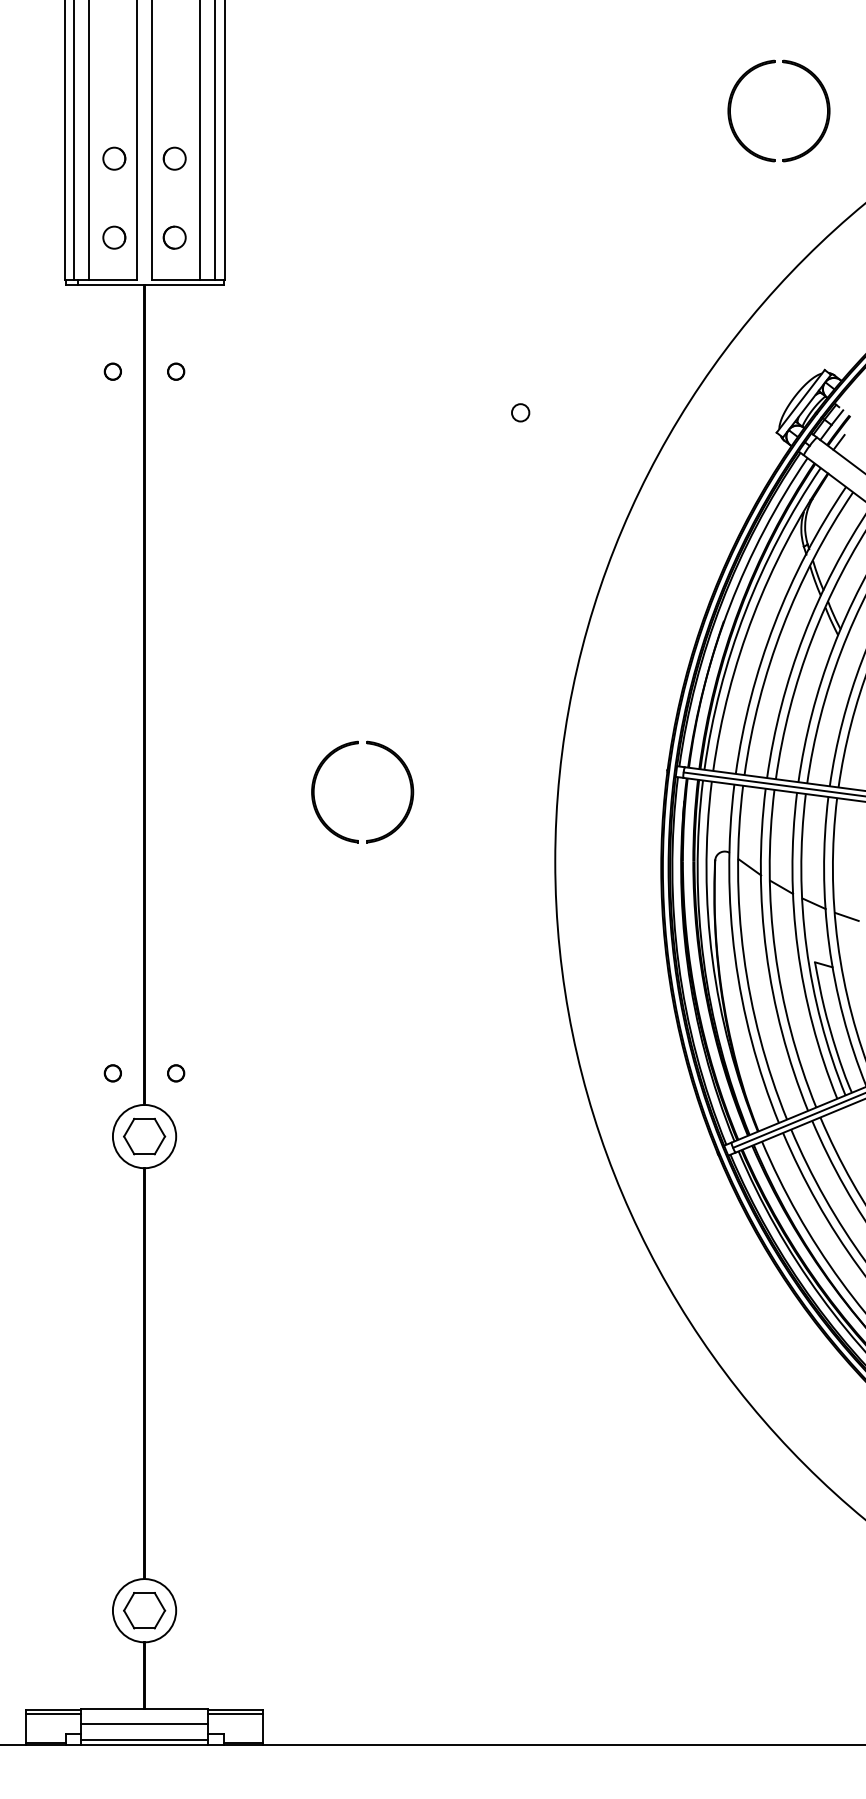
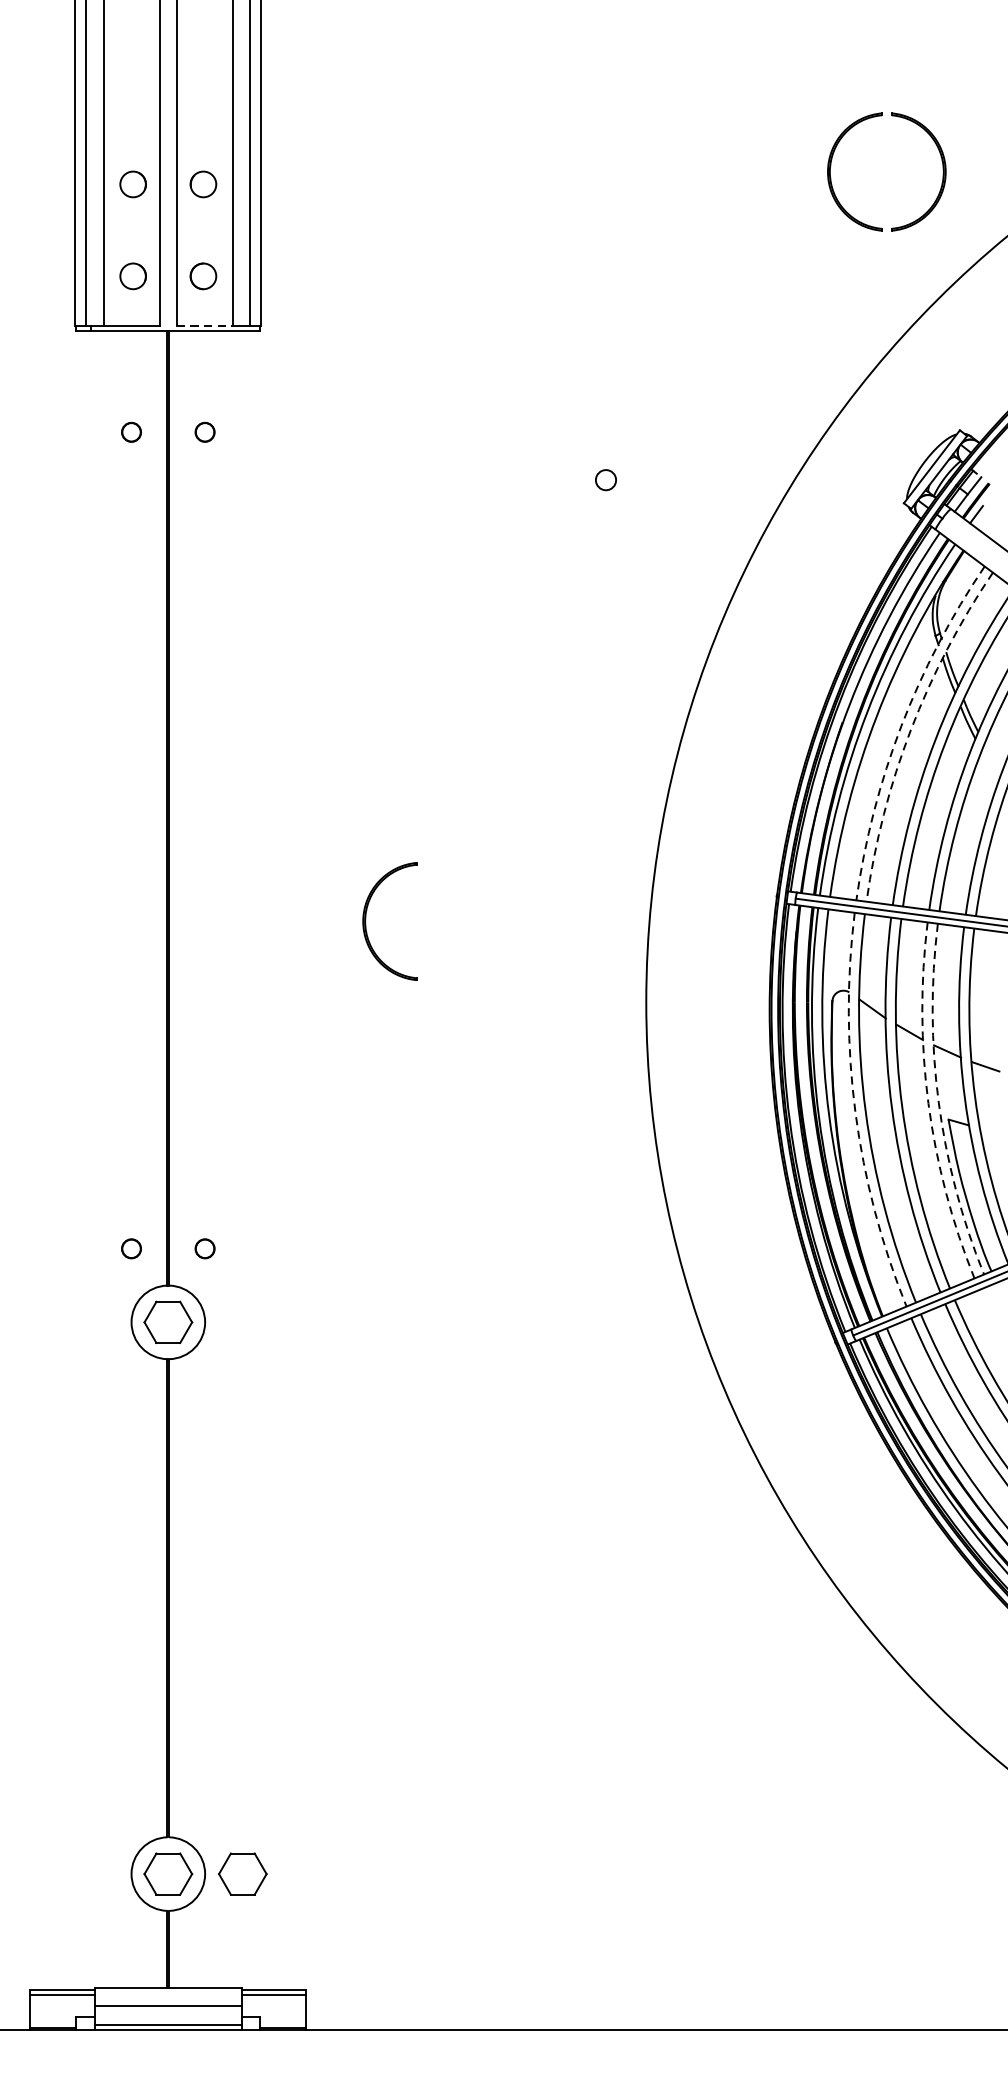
part: (757, 68) -> (861, 122), moved
line: (176, 280) -> (205, 326), solid -> dashed
arc: (774, 624) -> (901, 726), solid -> dashed
arc: (782, 627) -> (910, 729), solid -> dashed
part: (410, 791) -> (477, 920), removed
arc: (806, 947) -> (938, 1102), solid -> dashed
arc: (797, 948) -> (928, 1103), solid -> dashed
arc: (735, 956) -> (856, 1112), solid -> dashed
part: (208, 1610) -> (242, 1873), added

